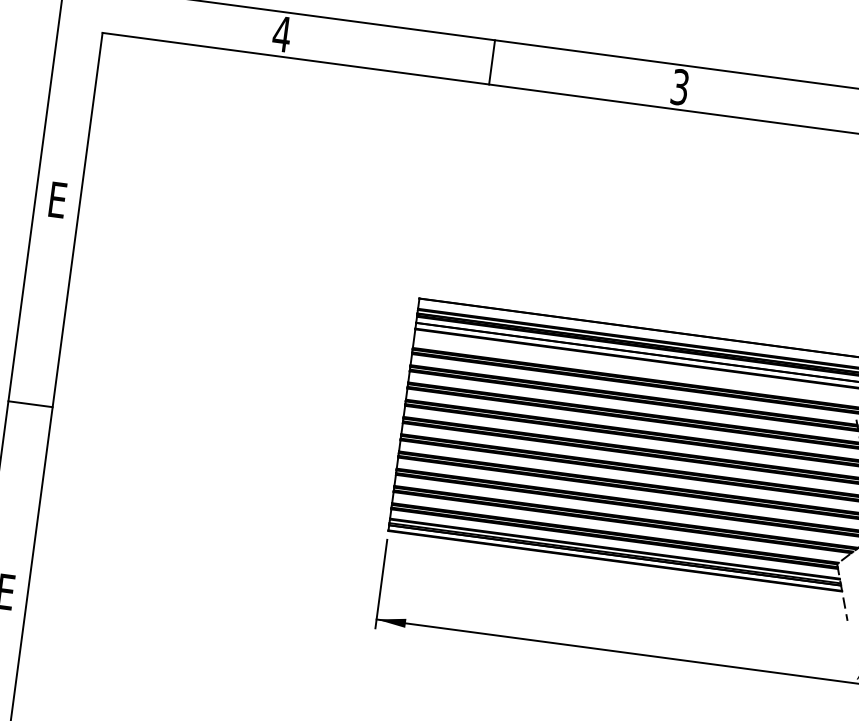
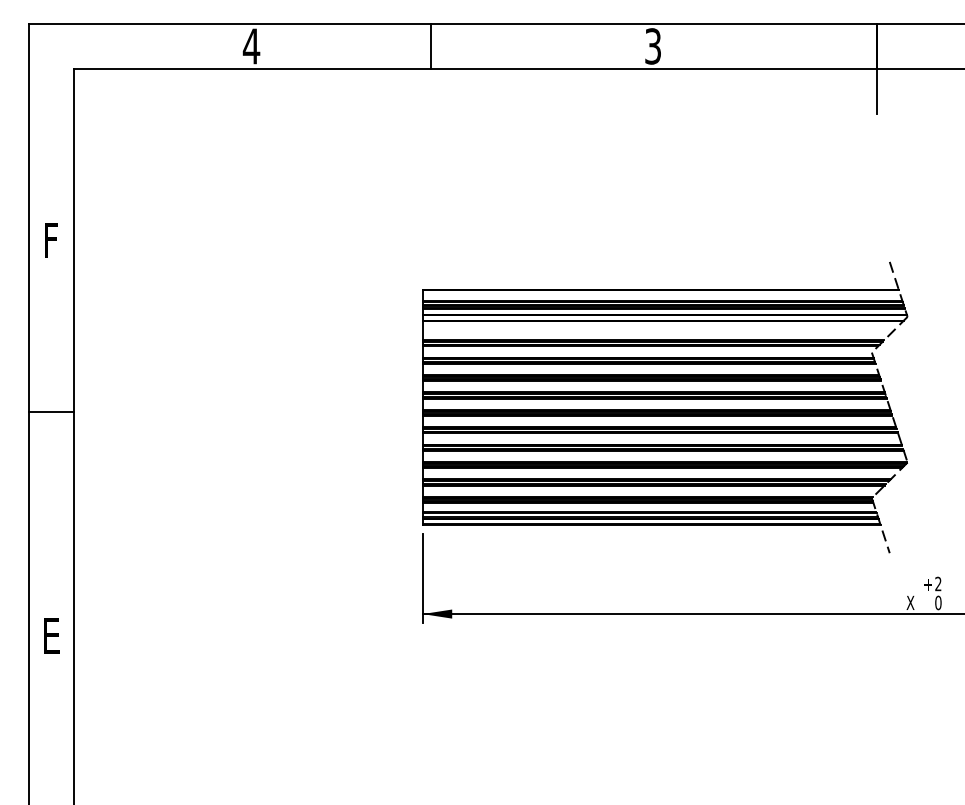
line: (492, 62) -> (430, 46), moved
text: (58, 200) -> (51, 240), E -> F
line: (29, 404) -> (50, 412), moved

